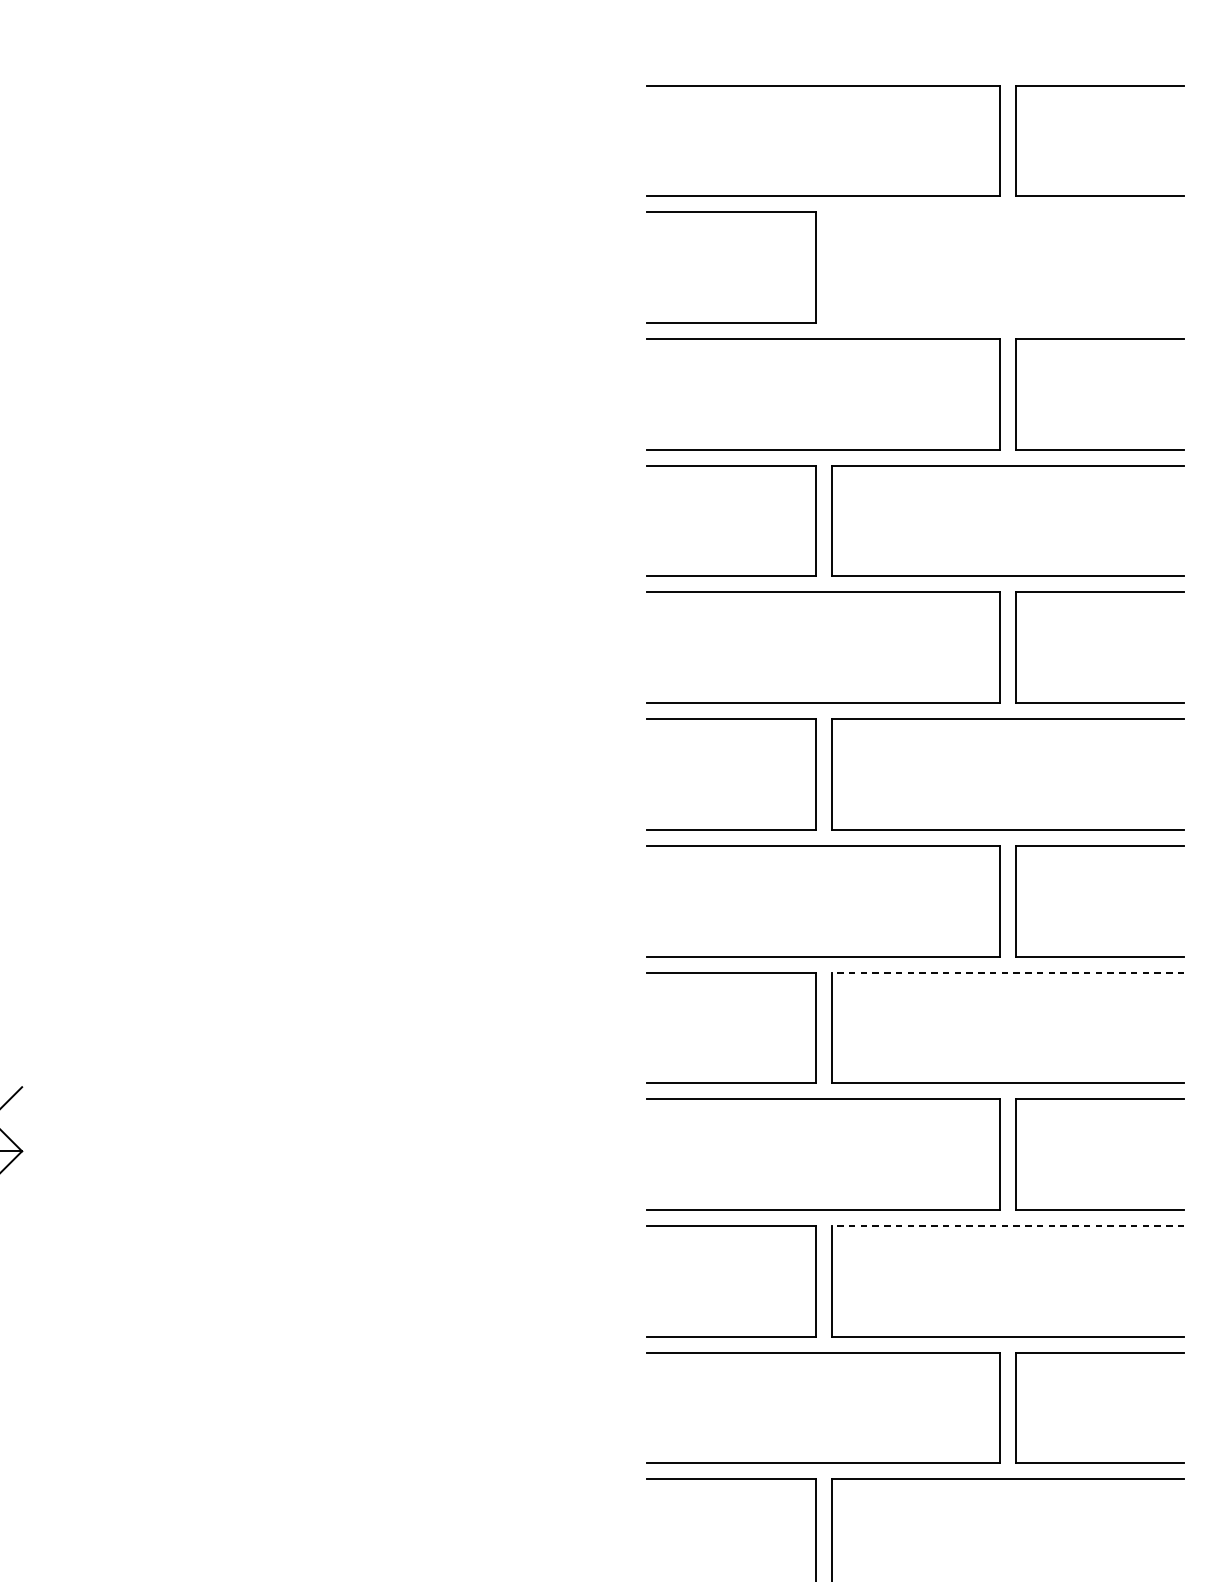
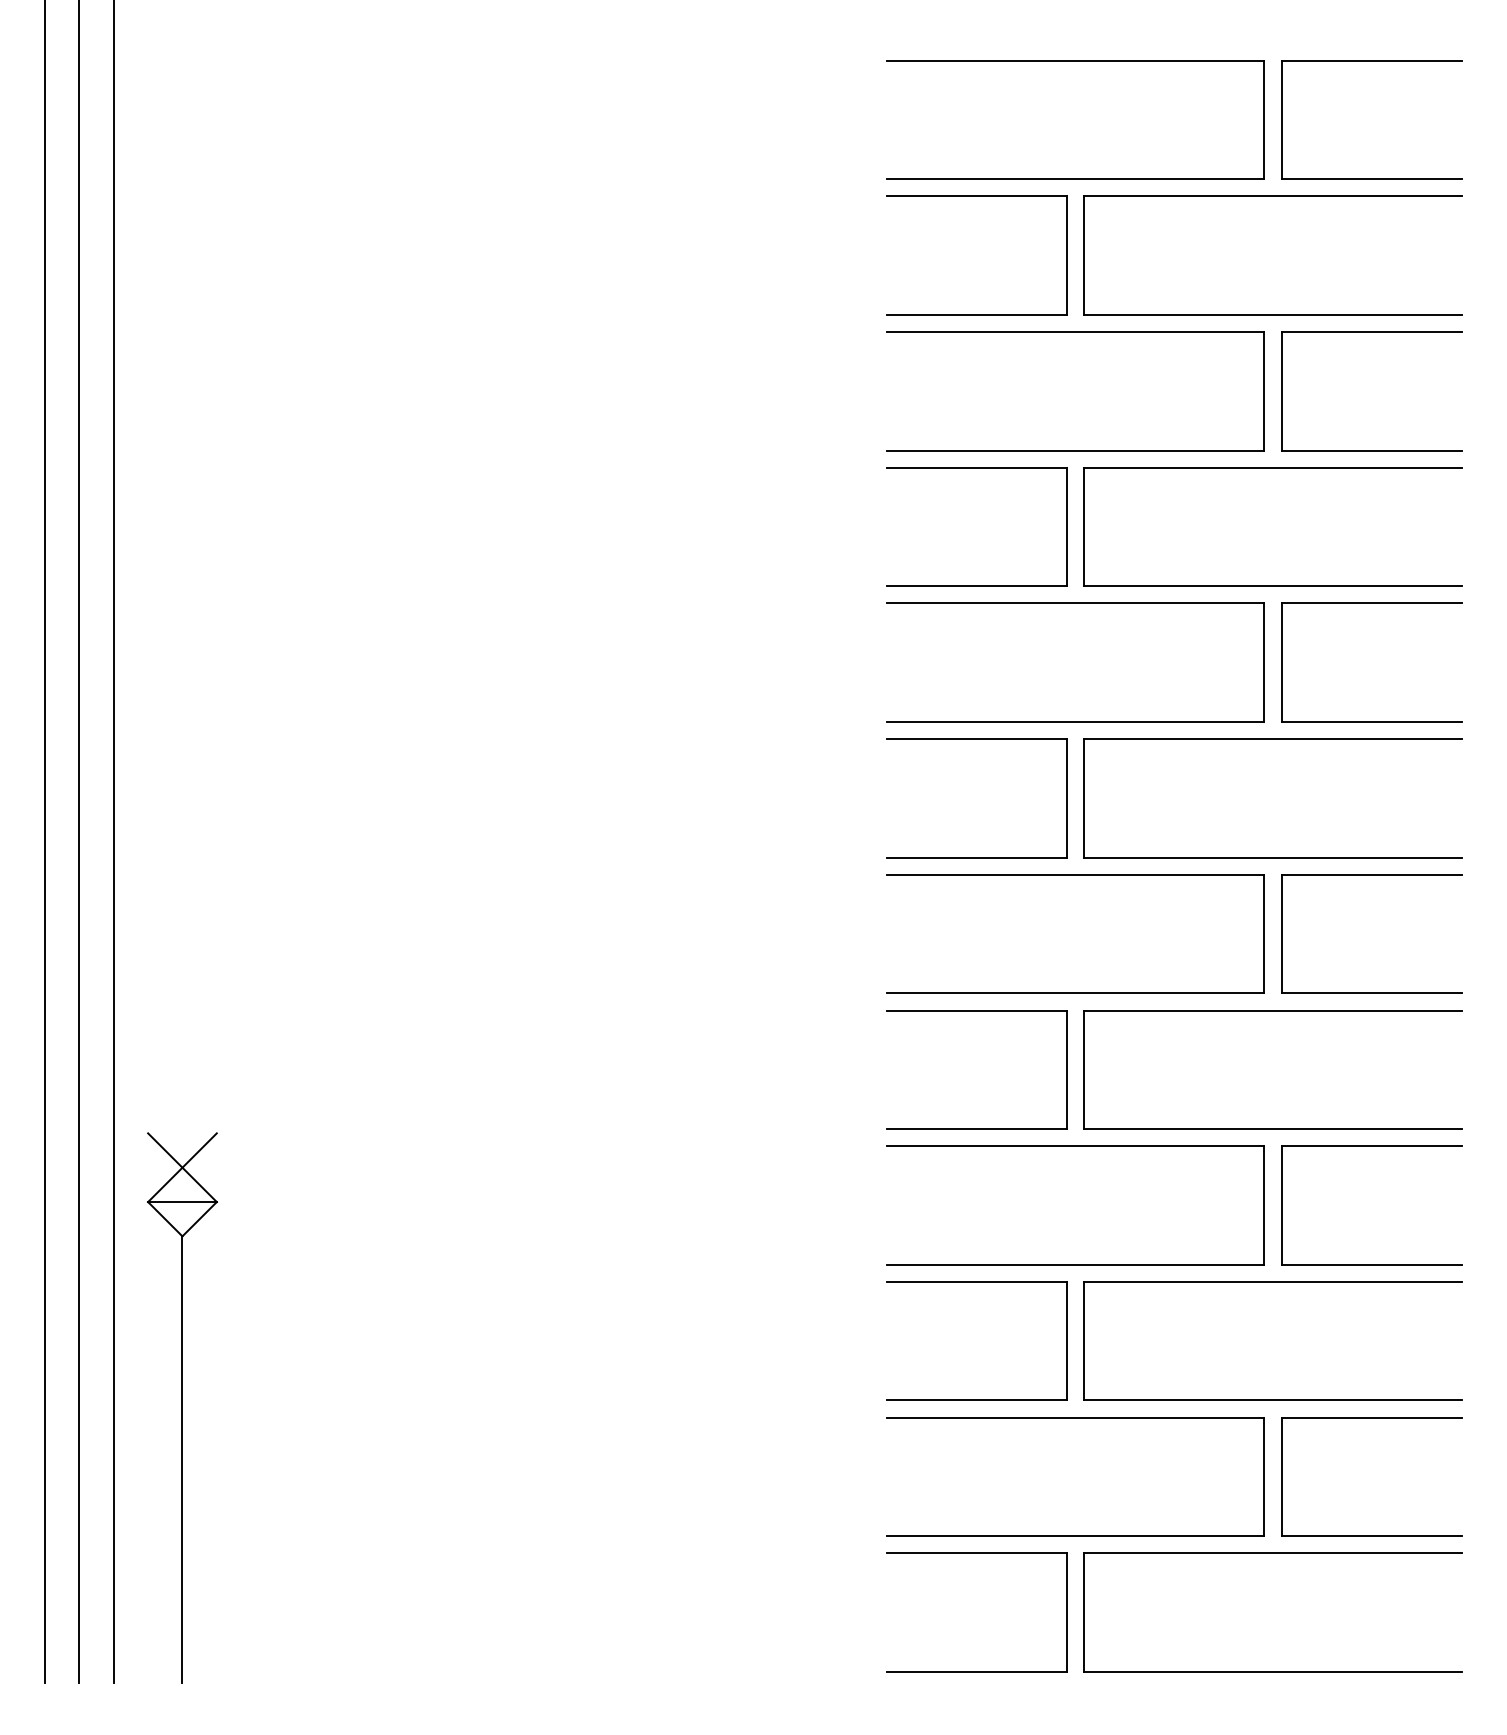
part: (1007, 212) -> (1272, 196), added
line: (1007, 972) -> (1272, 1010), dashed -> solid
line: (1007, 1225) -> (1272, 1281), dashed -> solid

